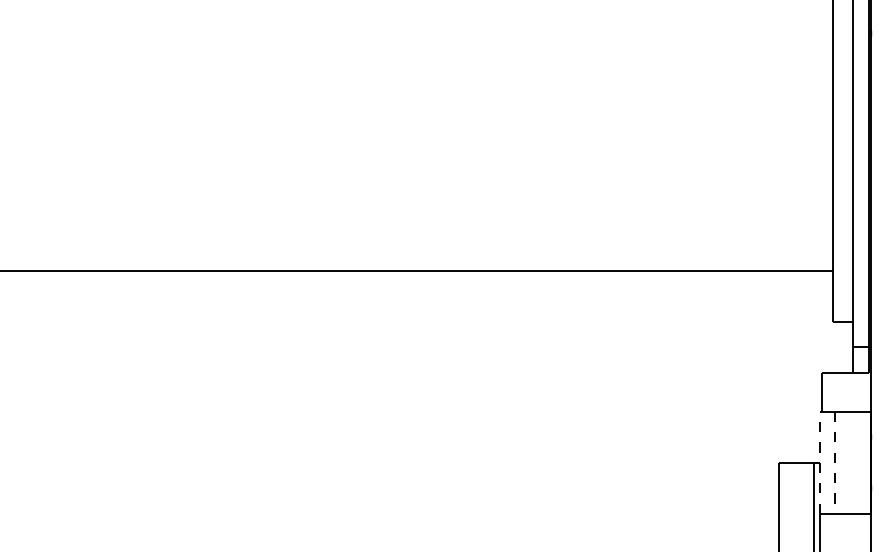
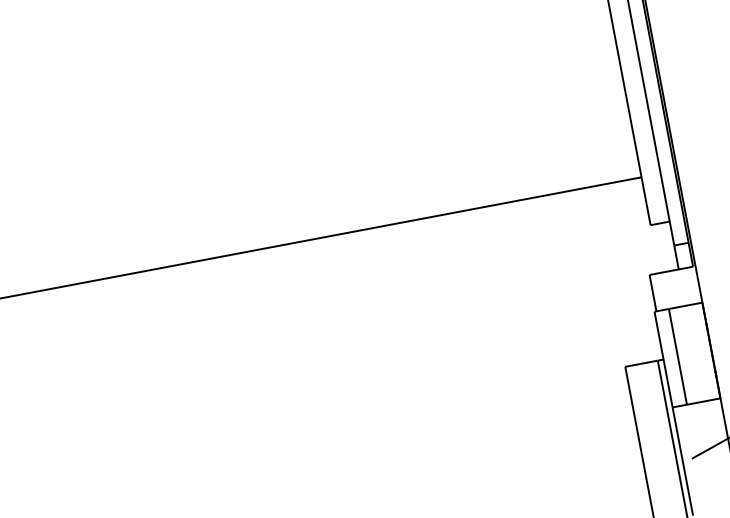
line: (819, 462) -> (663, 359), dashed -> solid
line: (835, 463) -> (678, 357), dashed -> solid

